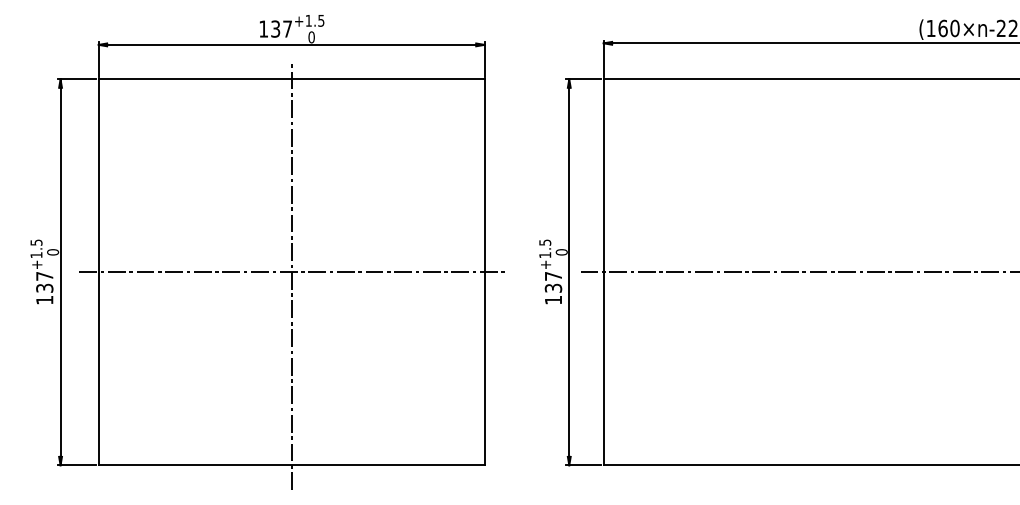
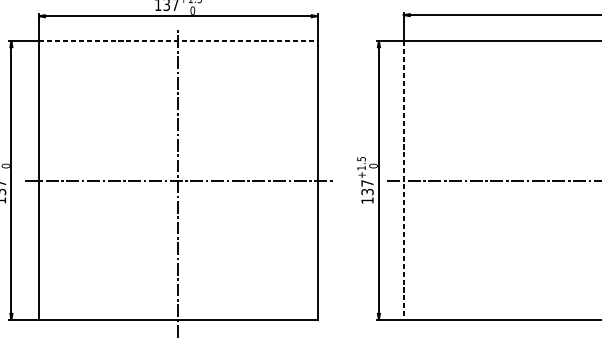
line: (291, 79) -> (178, 41), solid -> dashed
line: (603, 272) -> (403, 180), solid -> dashed

